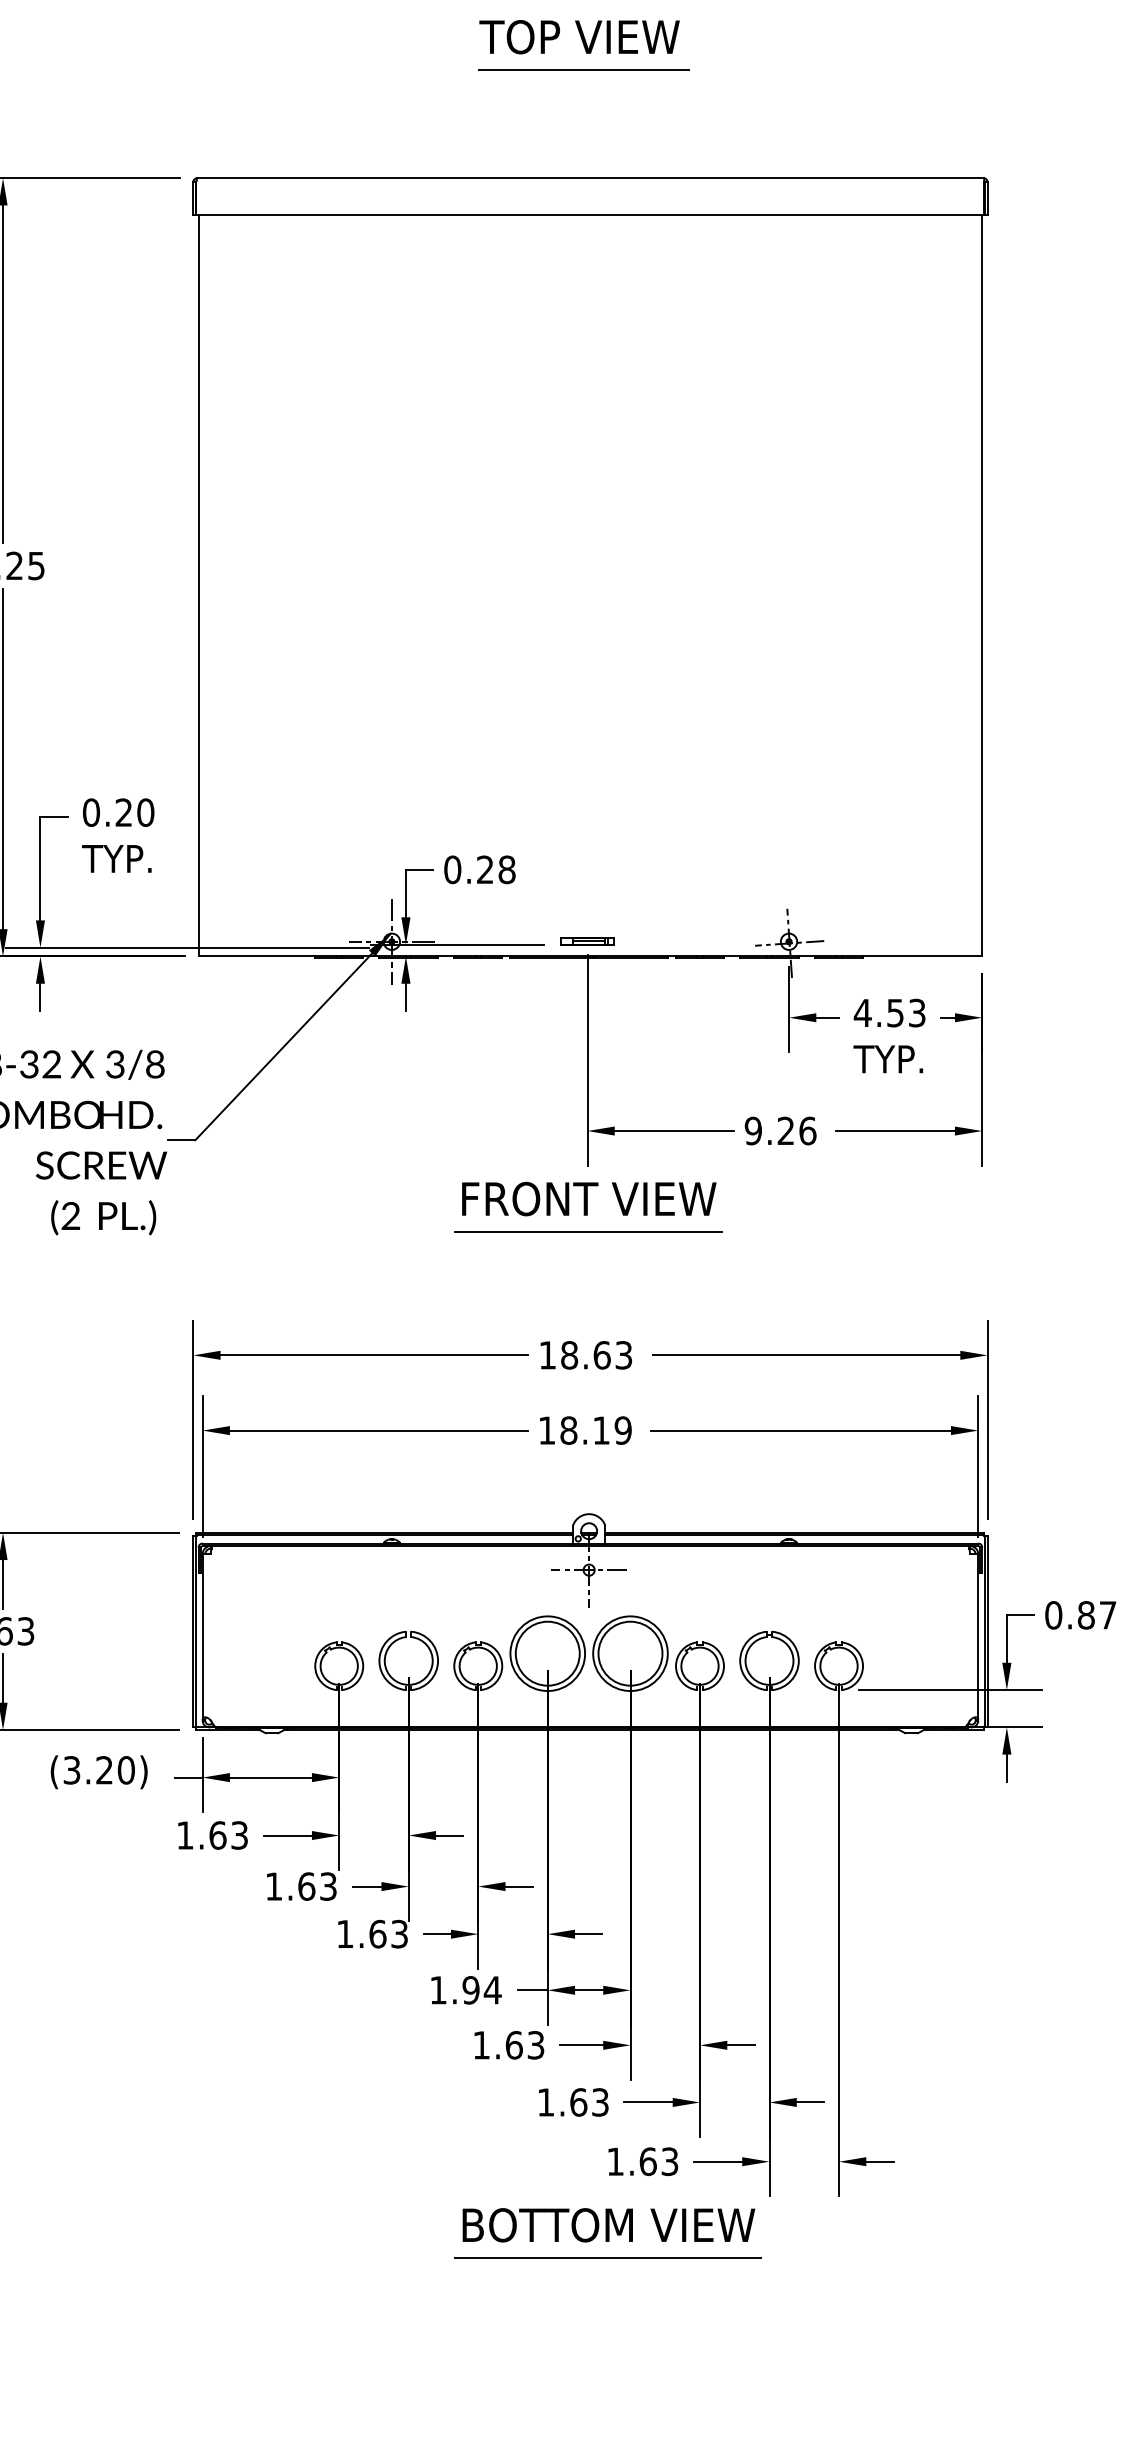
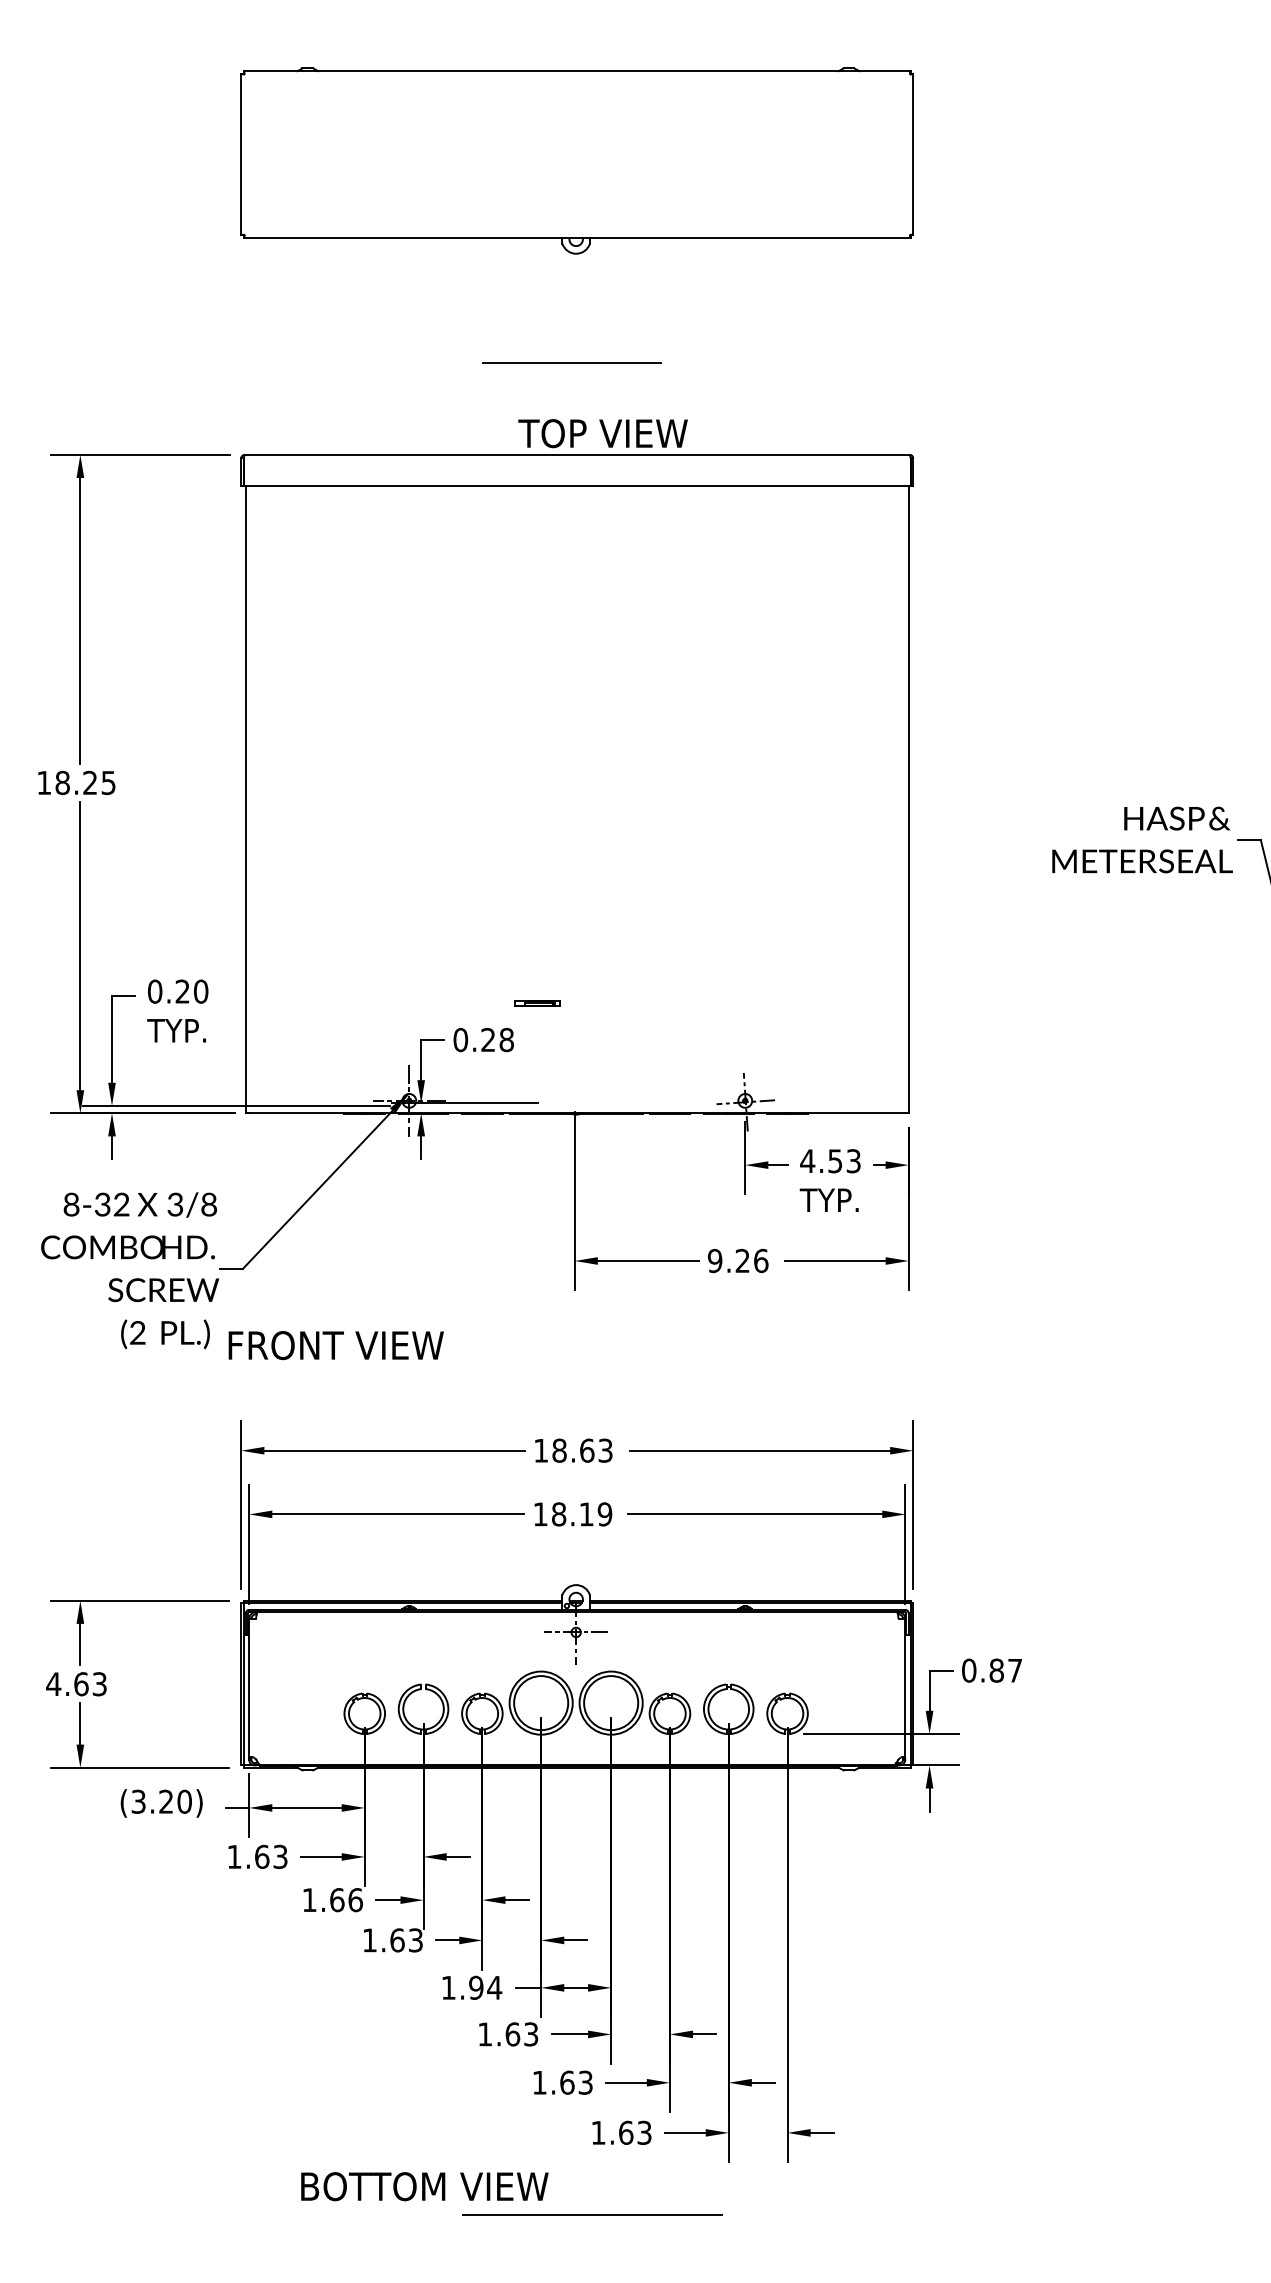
text: (578, 37) -> (602, 433), moved
part: (587, 941) -> (537, 1003), moved
text: (588, 1199) -> (335, 1345), moved
line: (588, 1232) -> (575, 1346), removed
text: (328, 1887) -> (355, 1900), 1.63 -> 1.66
text: (608, 2225) -> (424, 2186), moved

